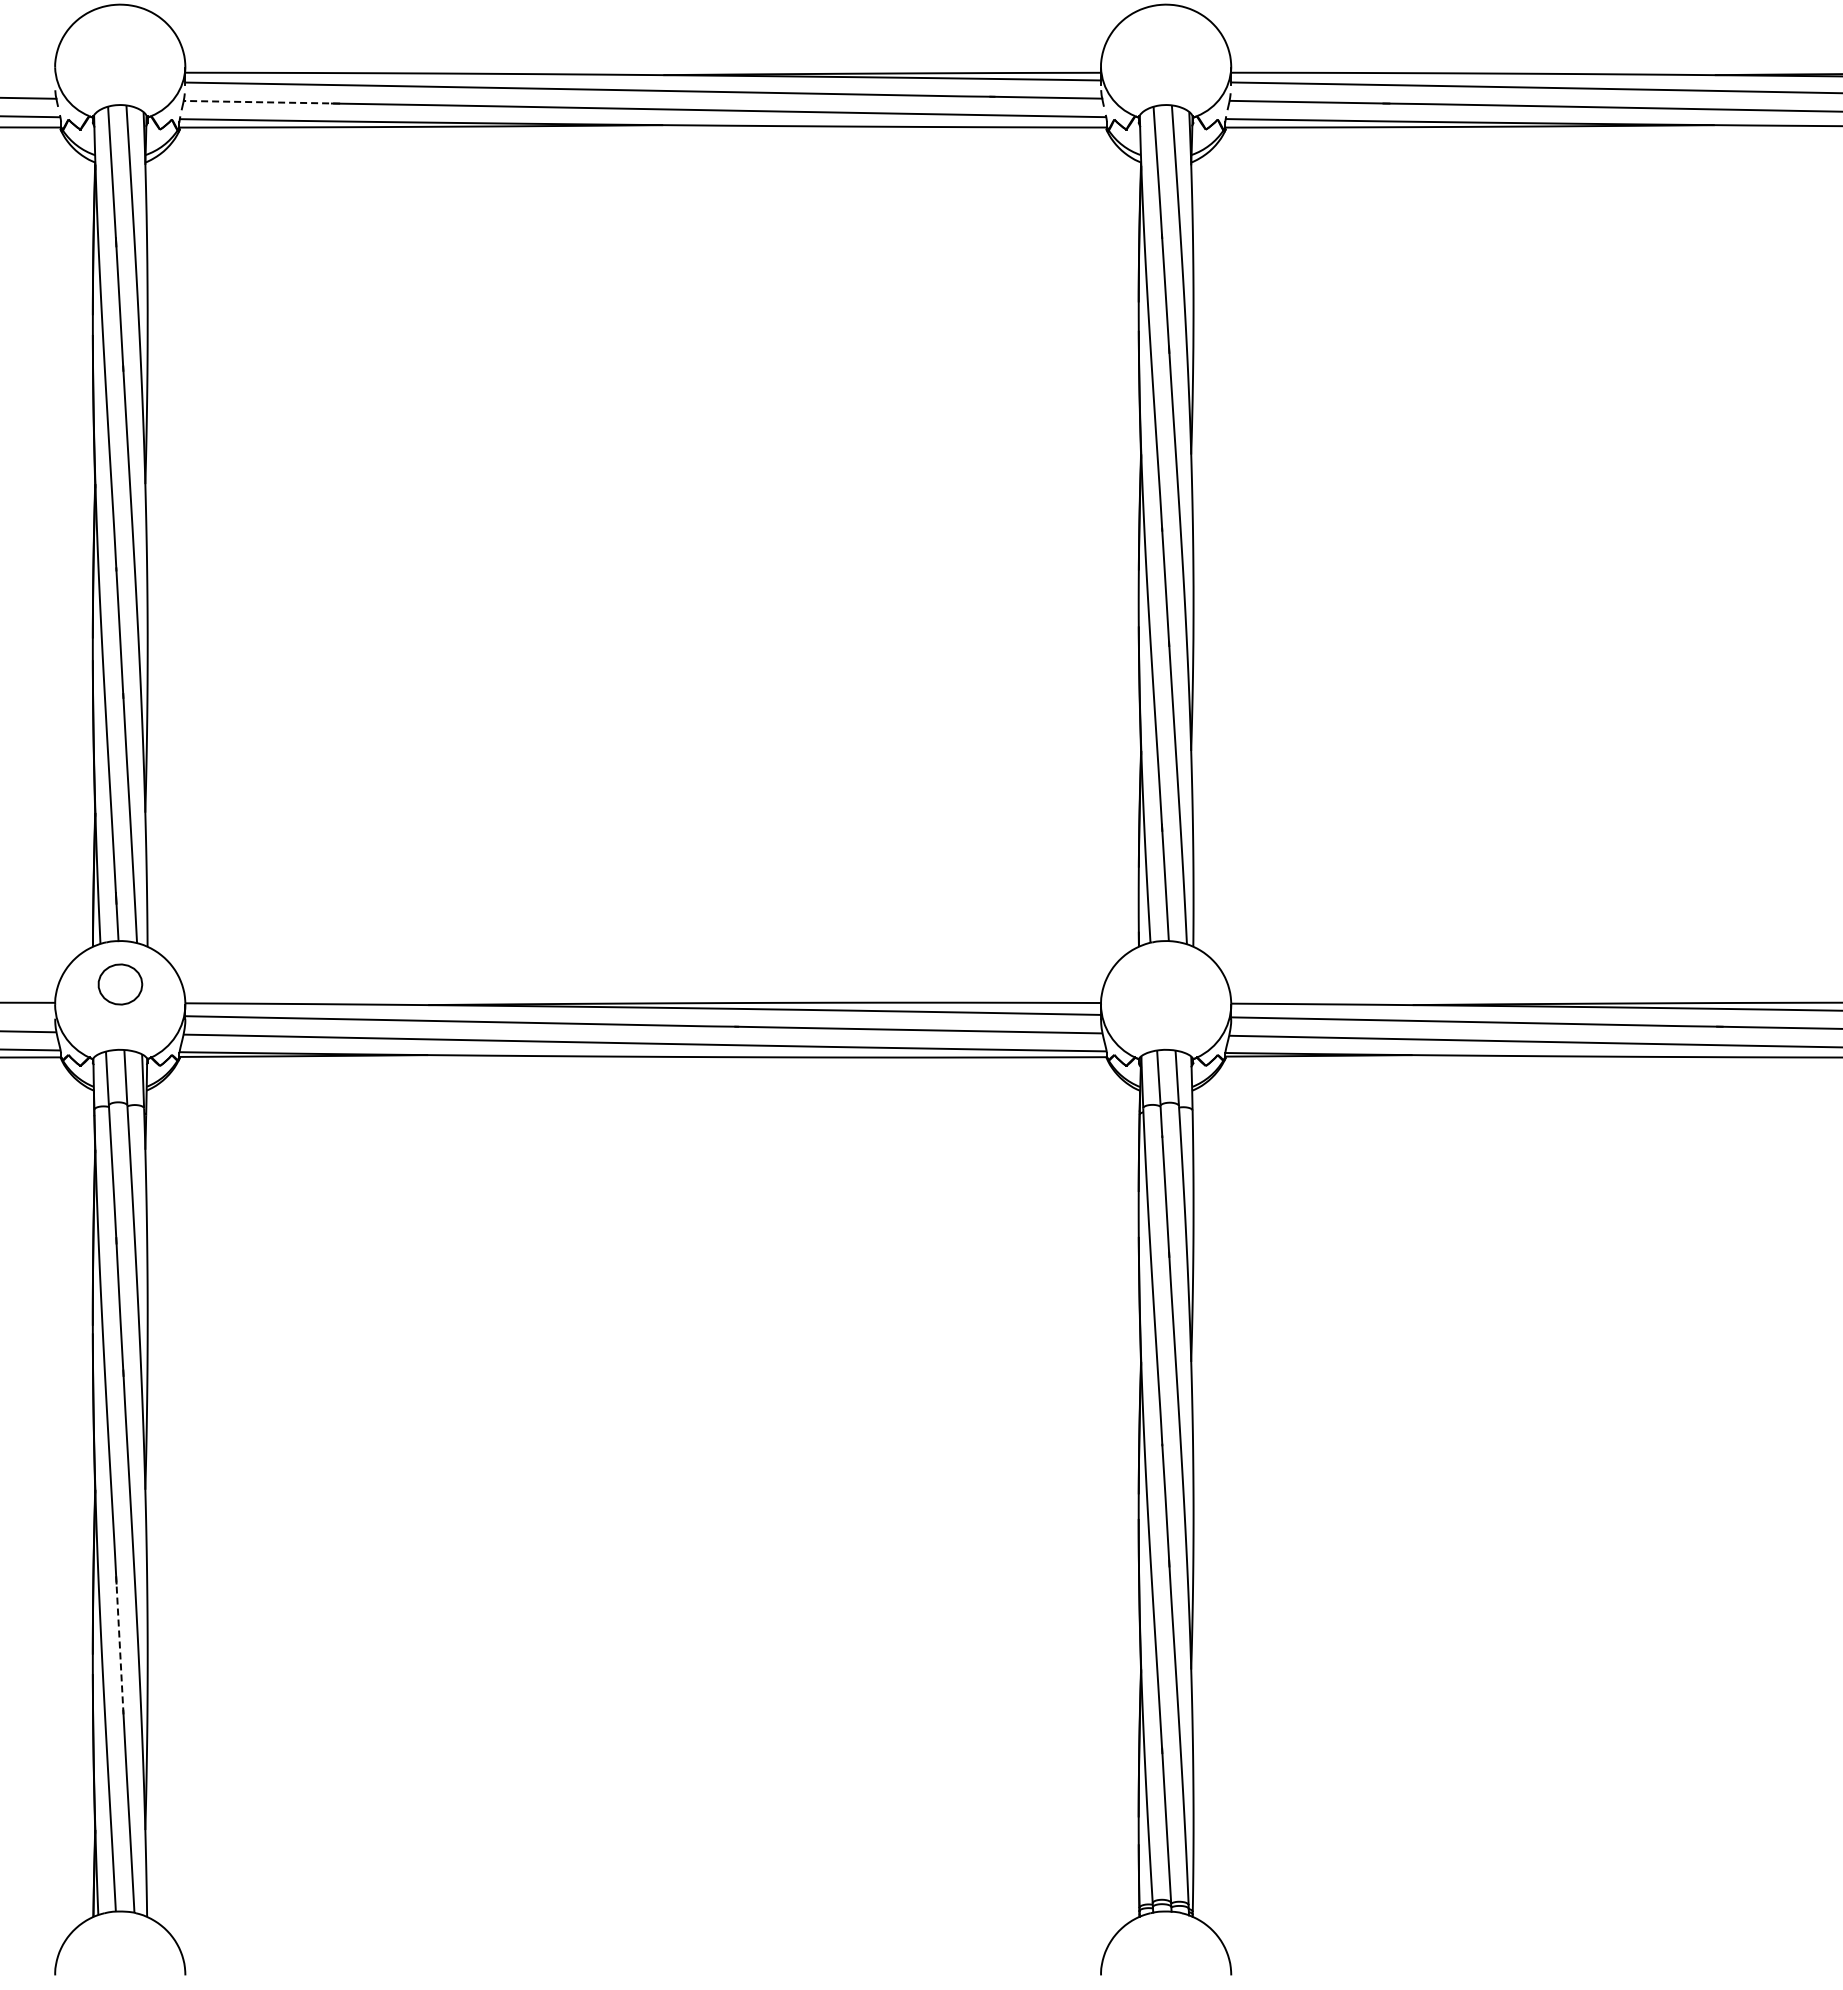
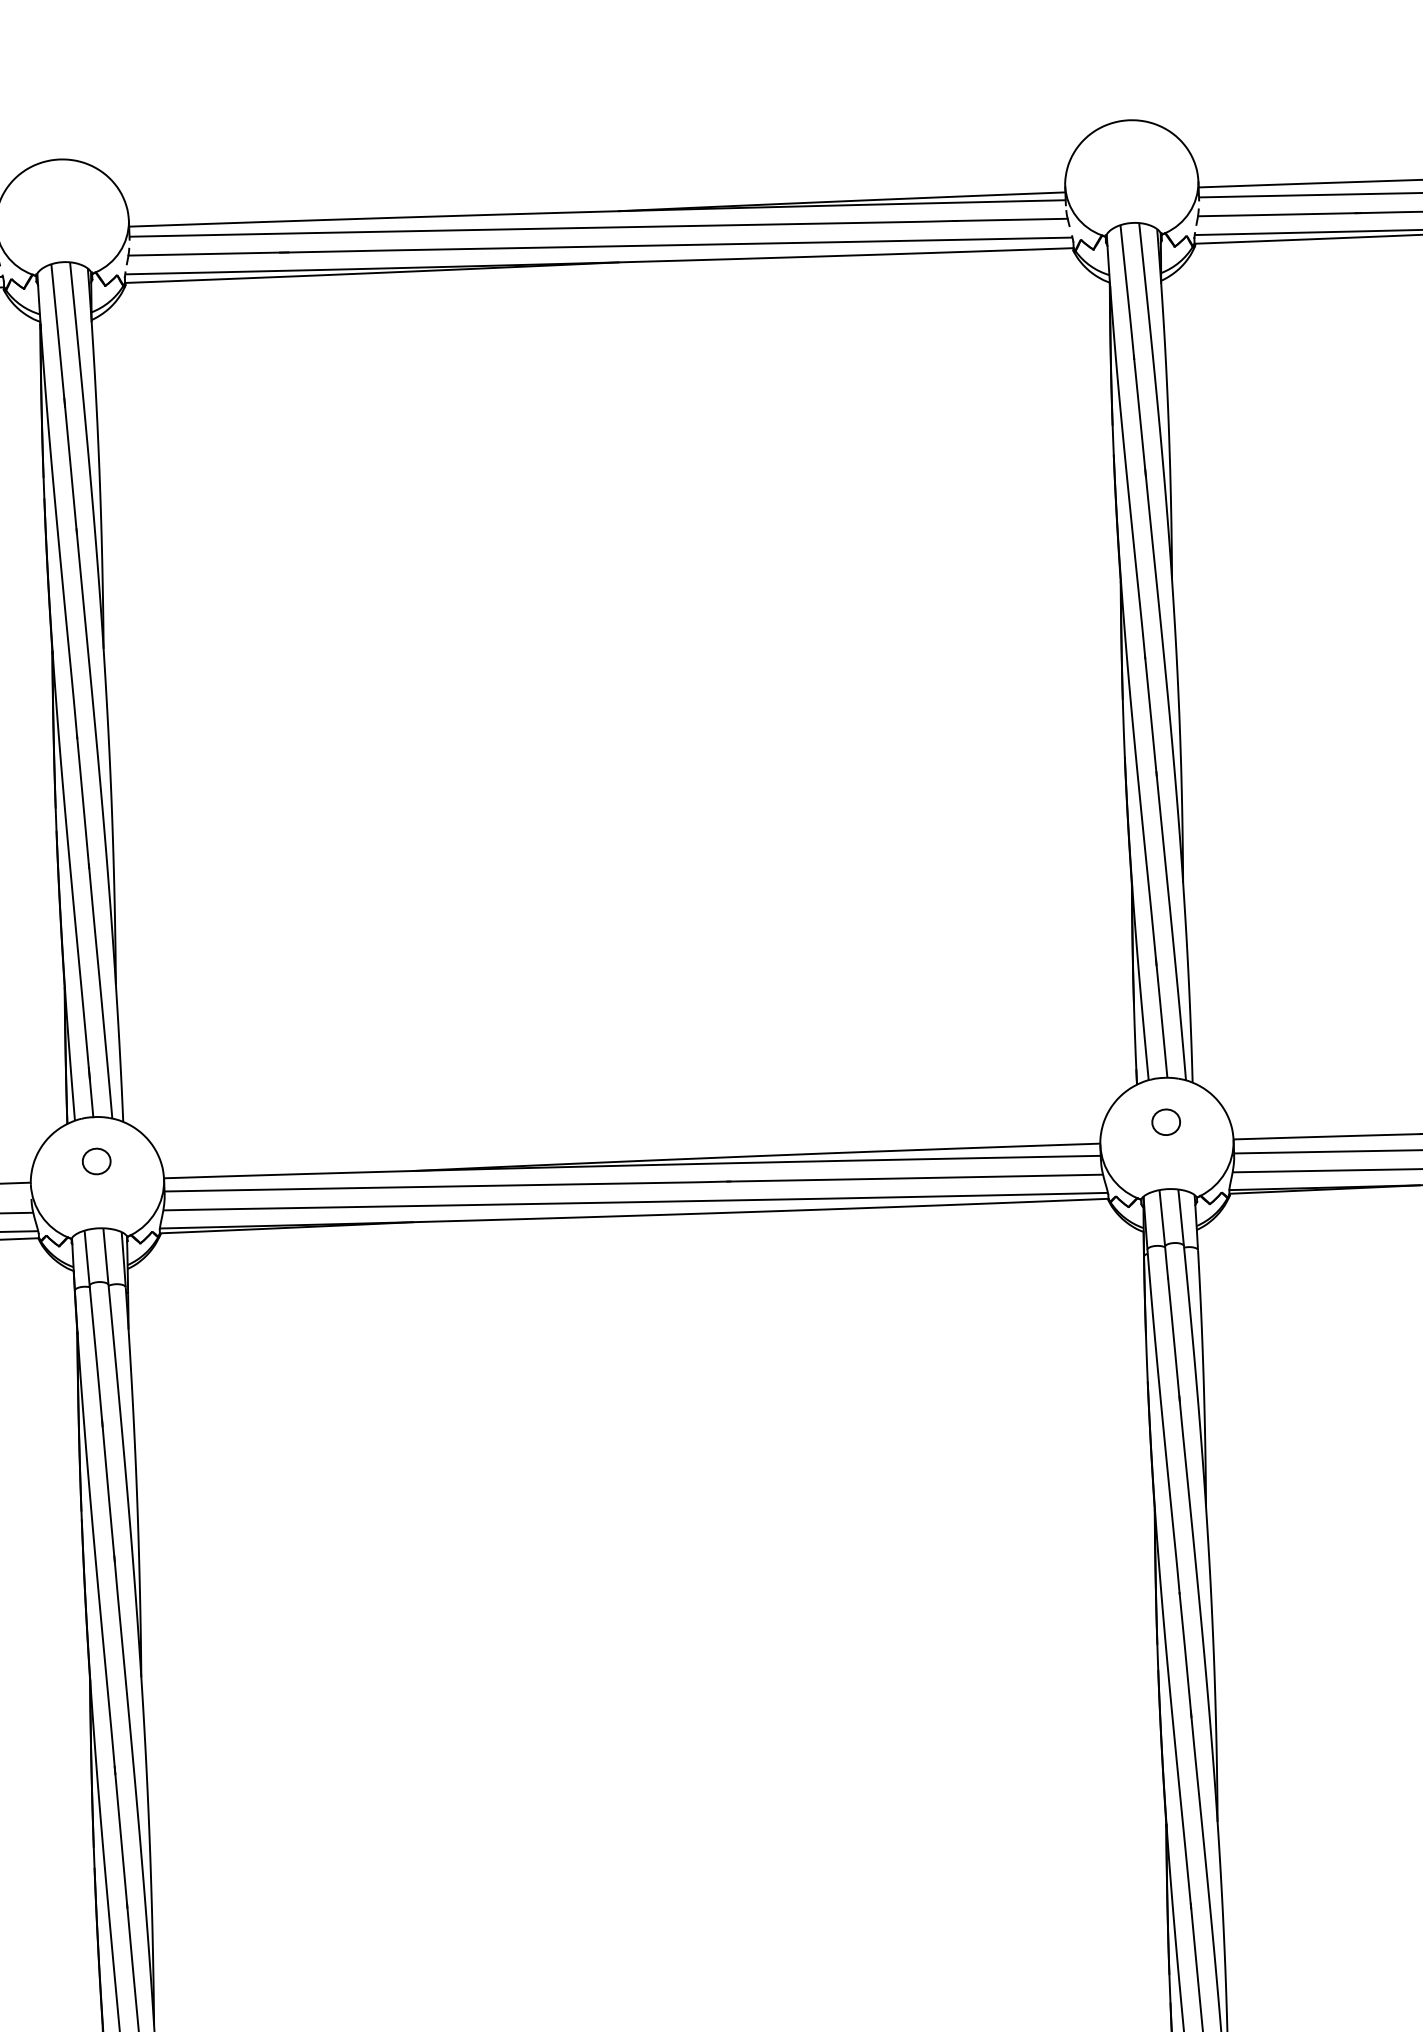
line: (261, 102) -> (208, 254), dashed -> solid
part: (119, 984) -> (95, 1161), size x0.62
part: (1165, 984) -> (1165, 1122), added
line: (119, 1644) -> (120, 1836), dashed -> solid

